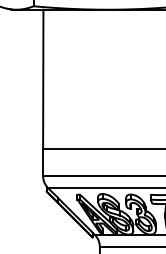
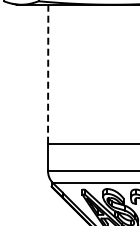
line: (43, 79) -> (48, 74), solid -> dashed

